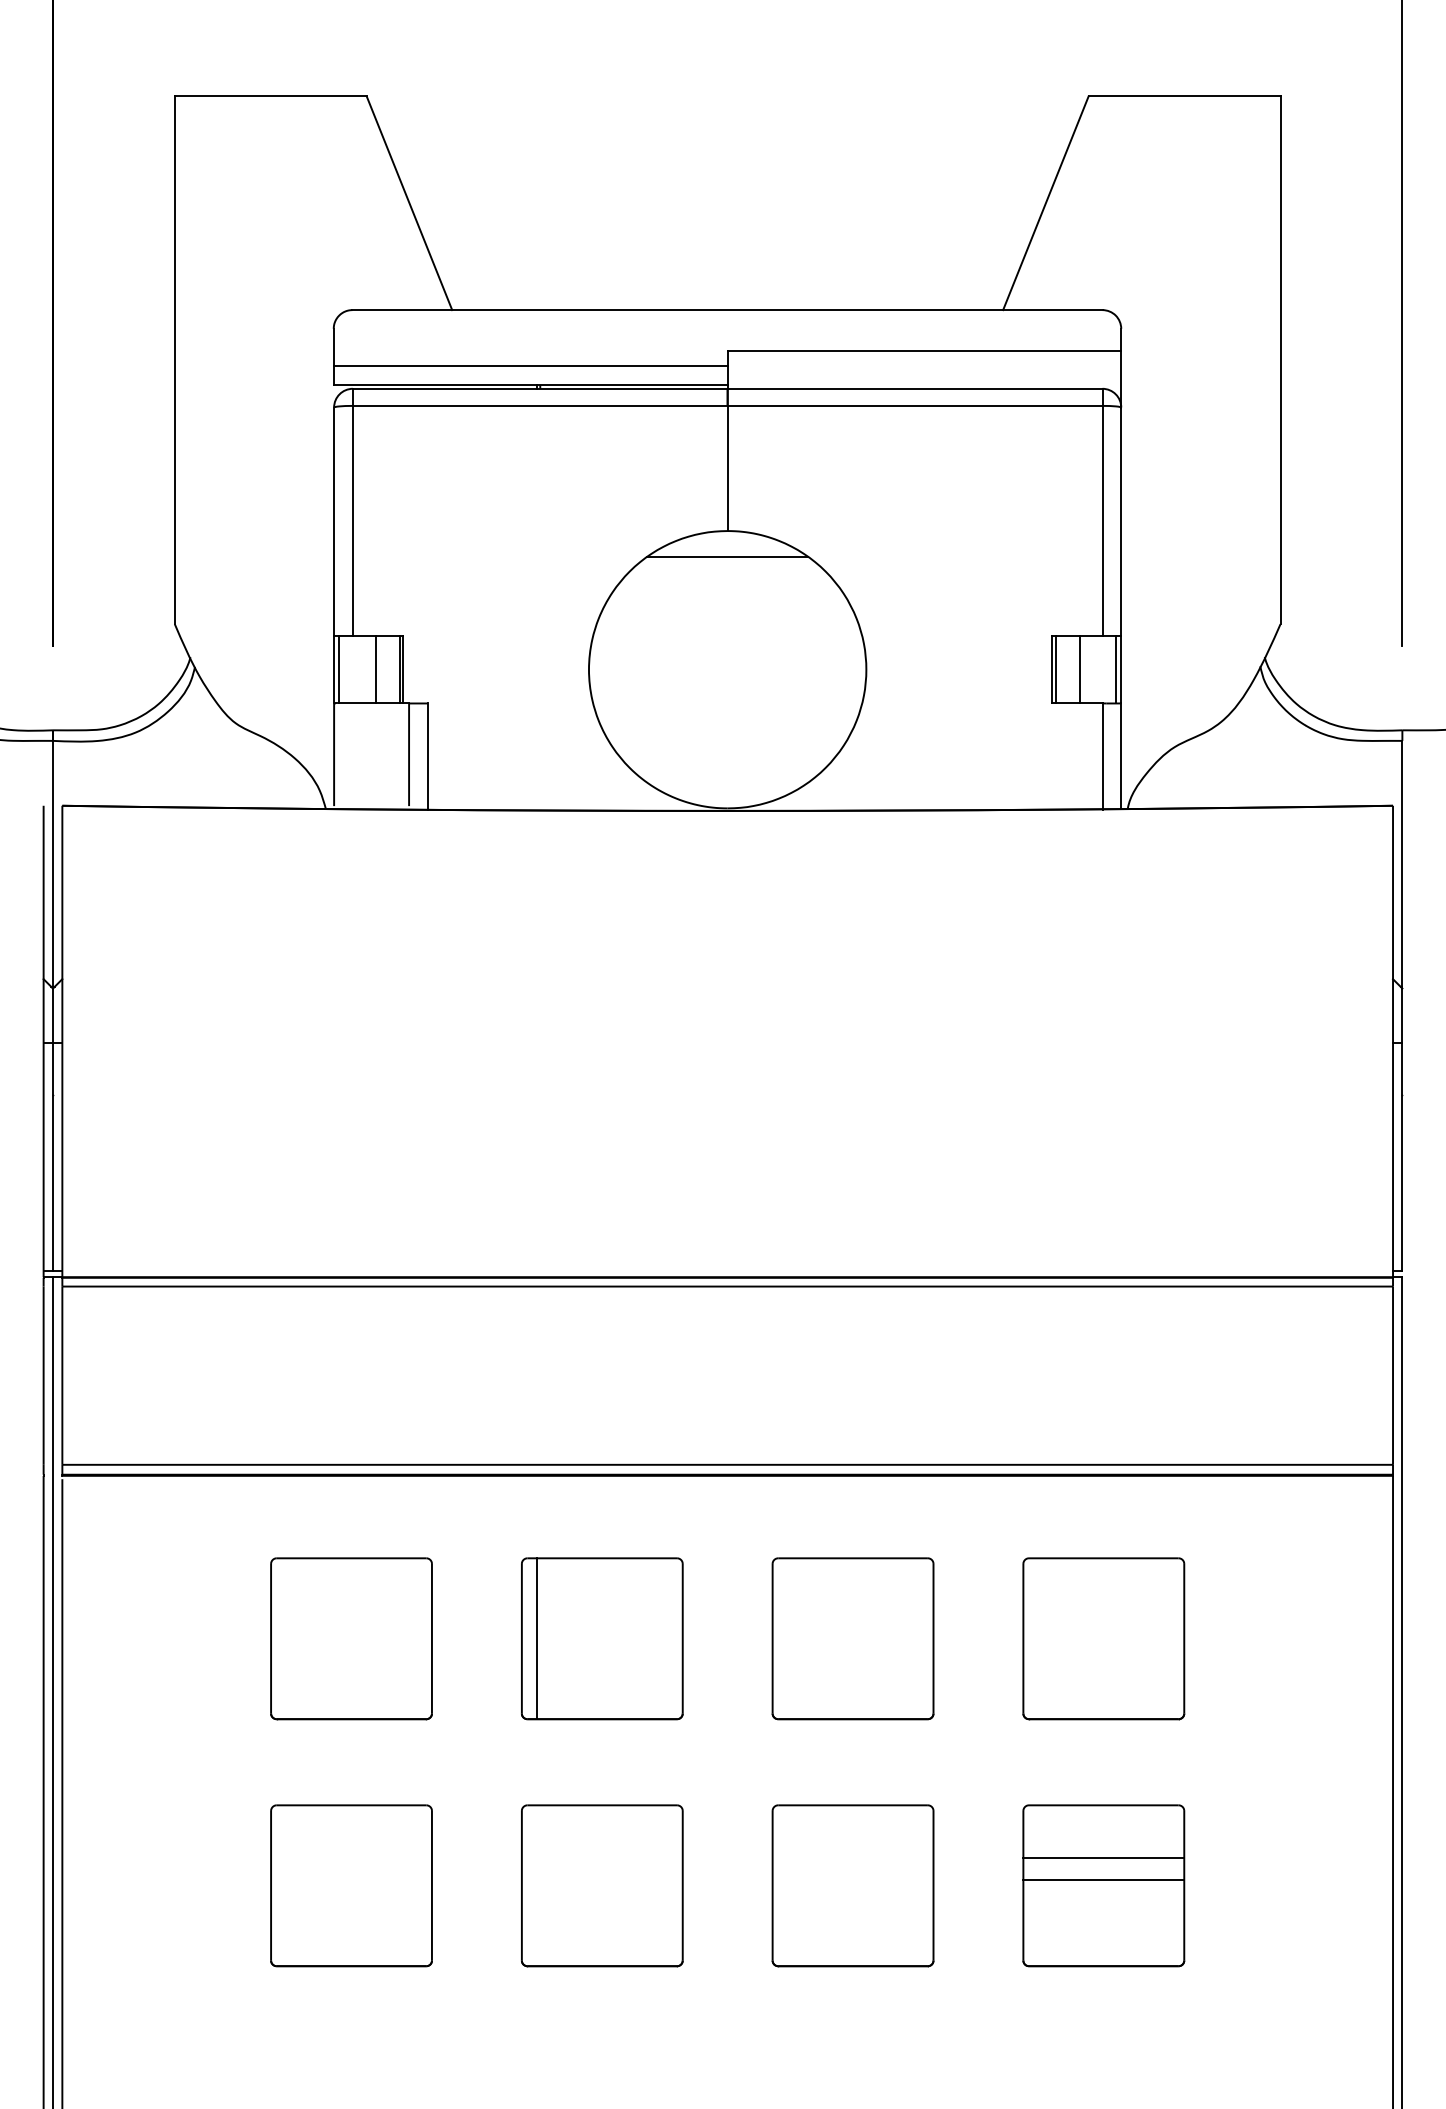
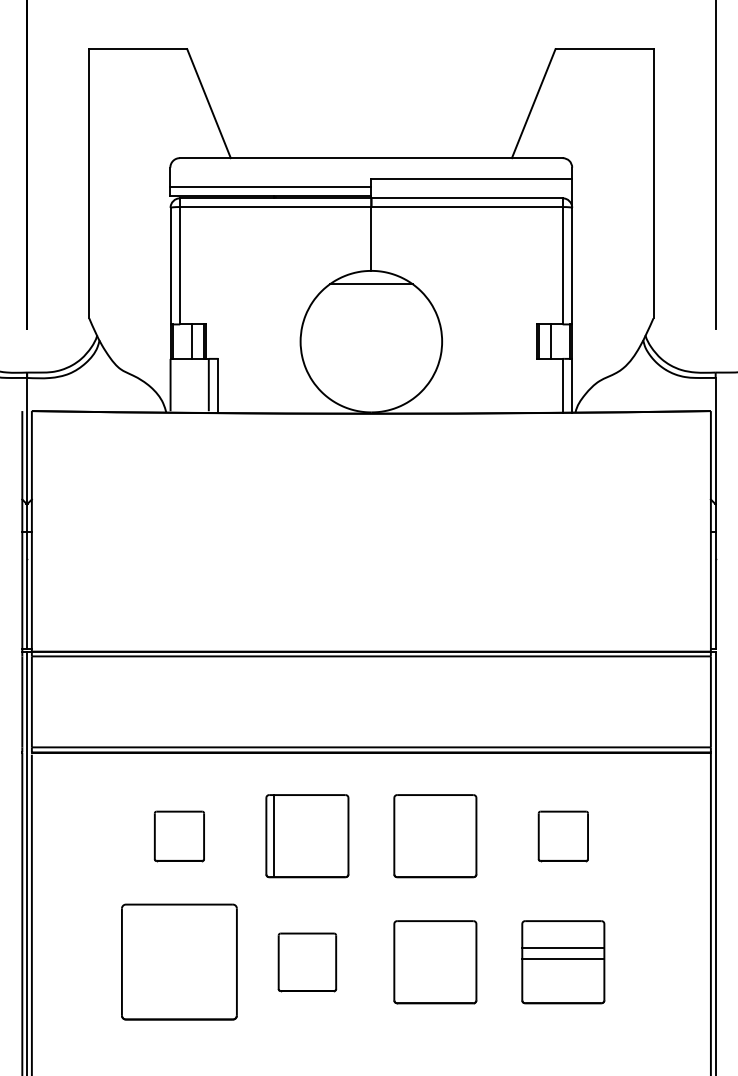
part: (351, 1639) -> (179, 836), size x0.6
part: (1104, 1639) -> (563, 836), size x0.6
part: (351, 1886) -> (179, 962), size x1.4
part: (602, 1886) -> (307, 962), size x0.7

